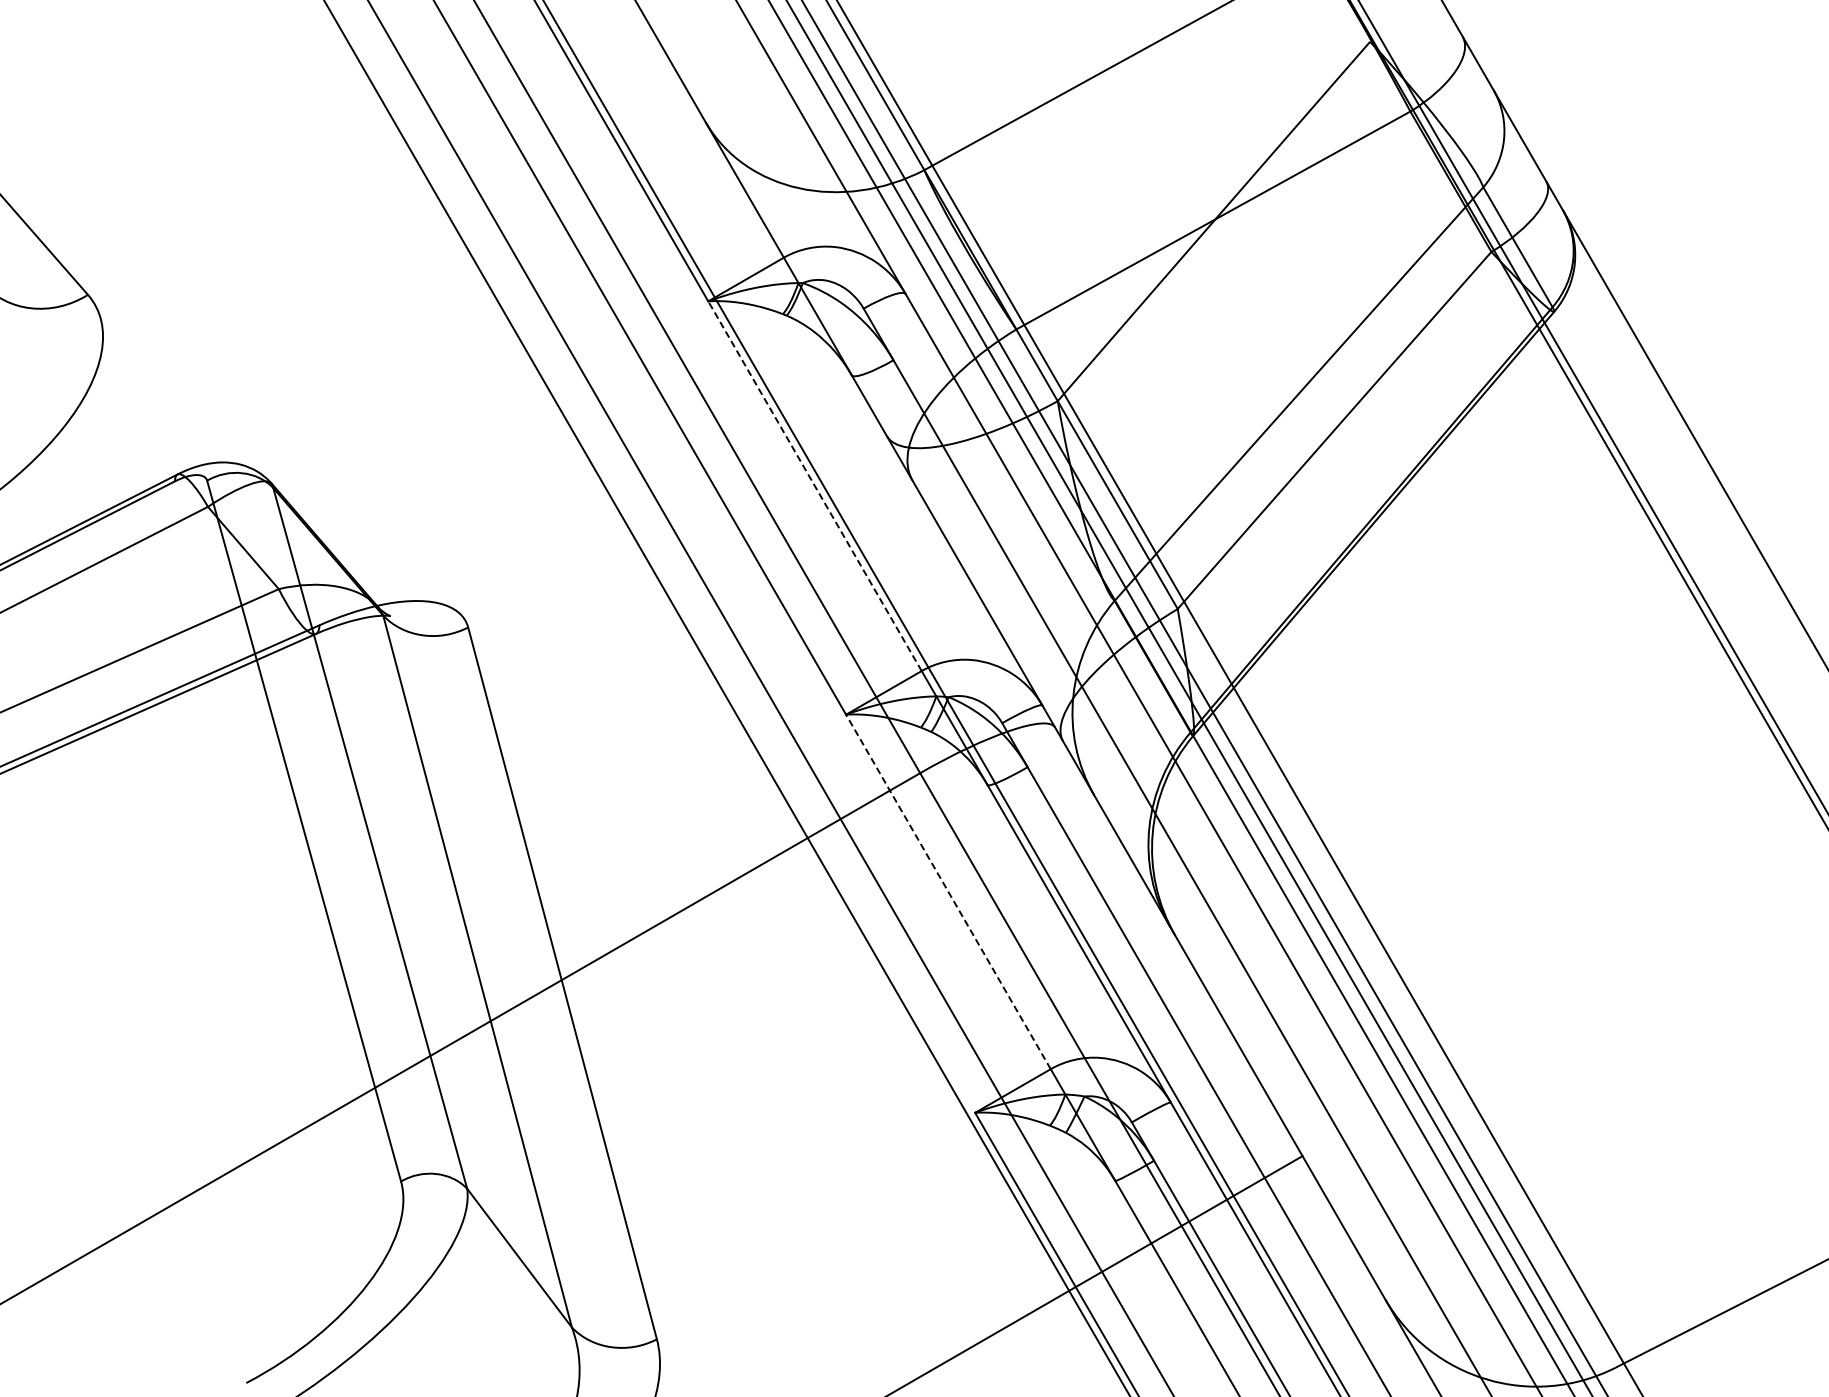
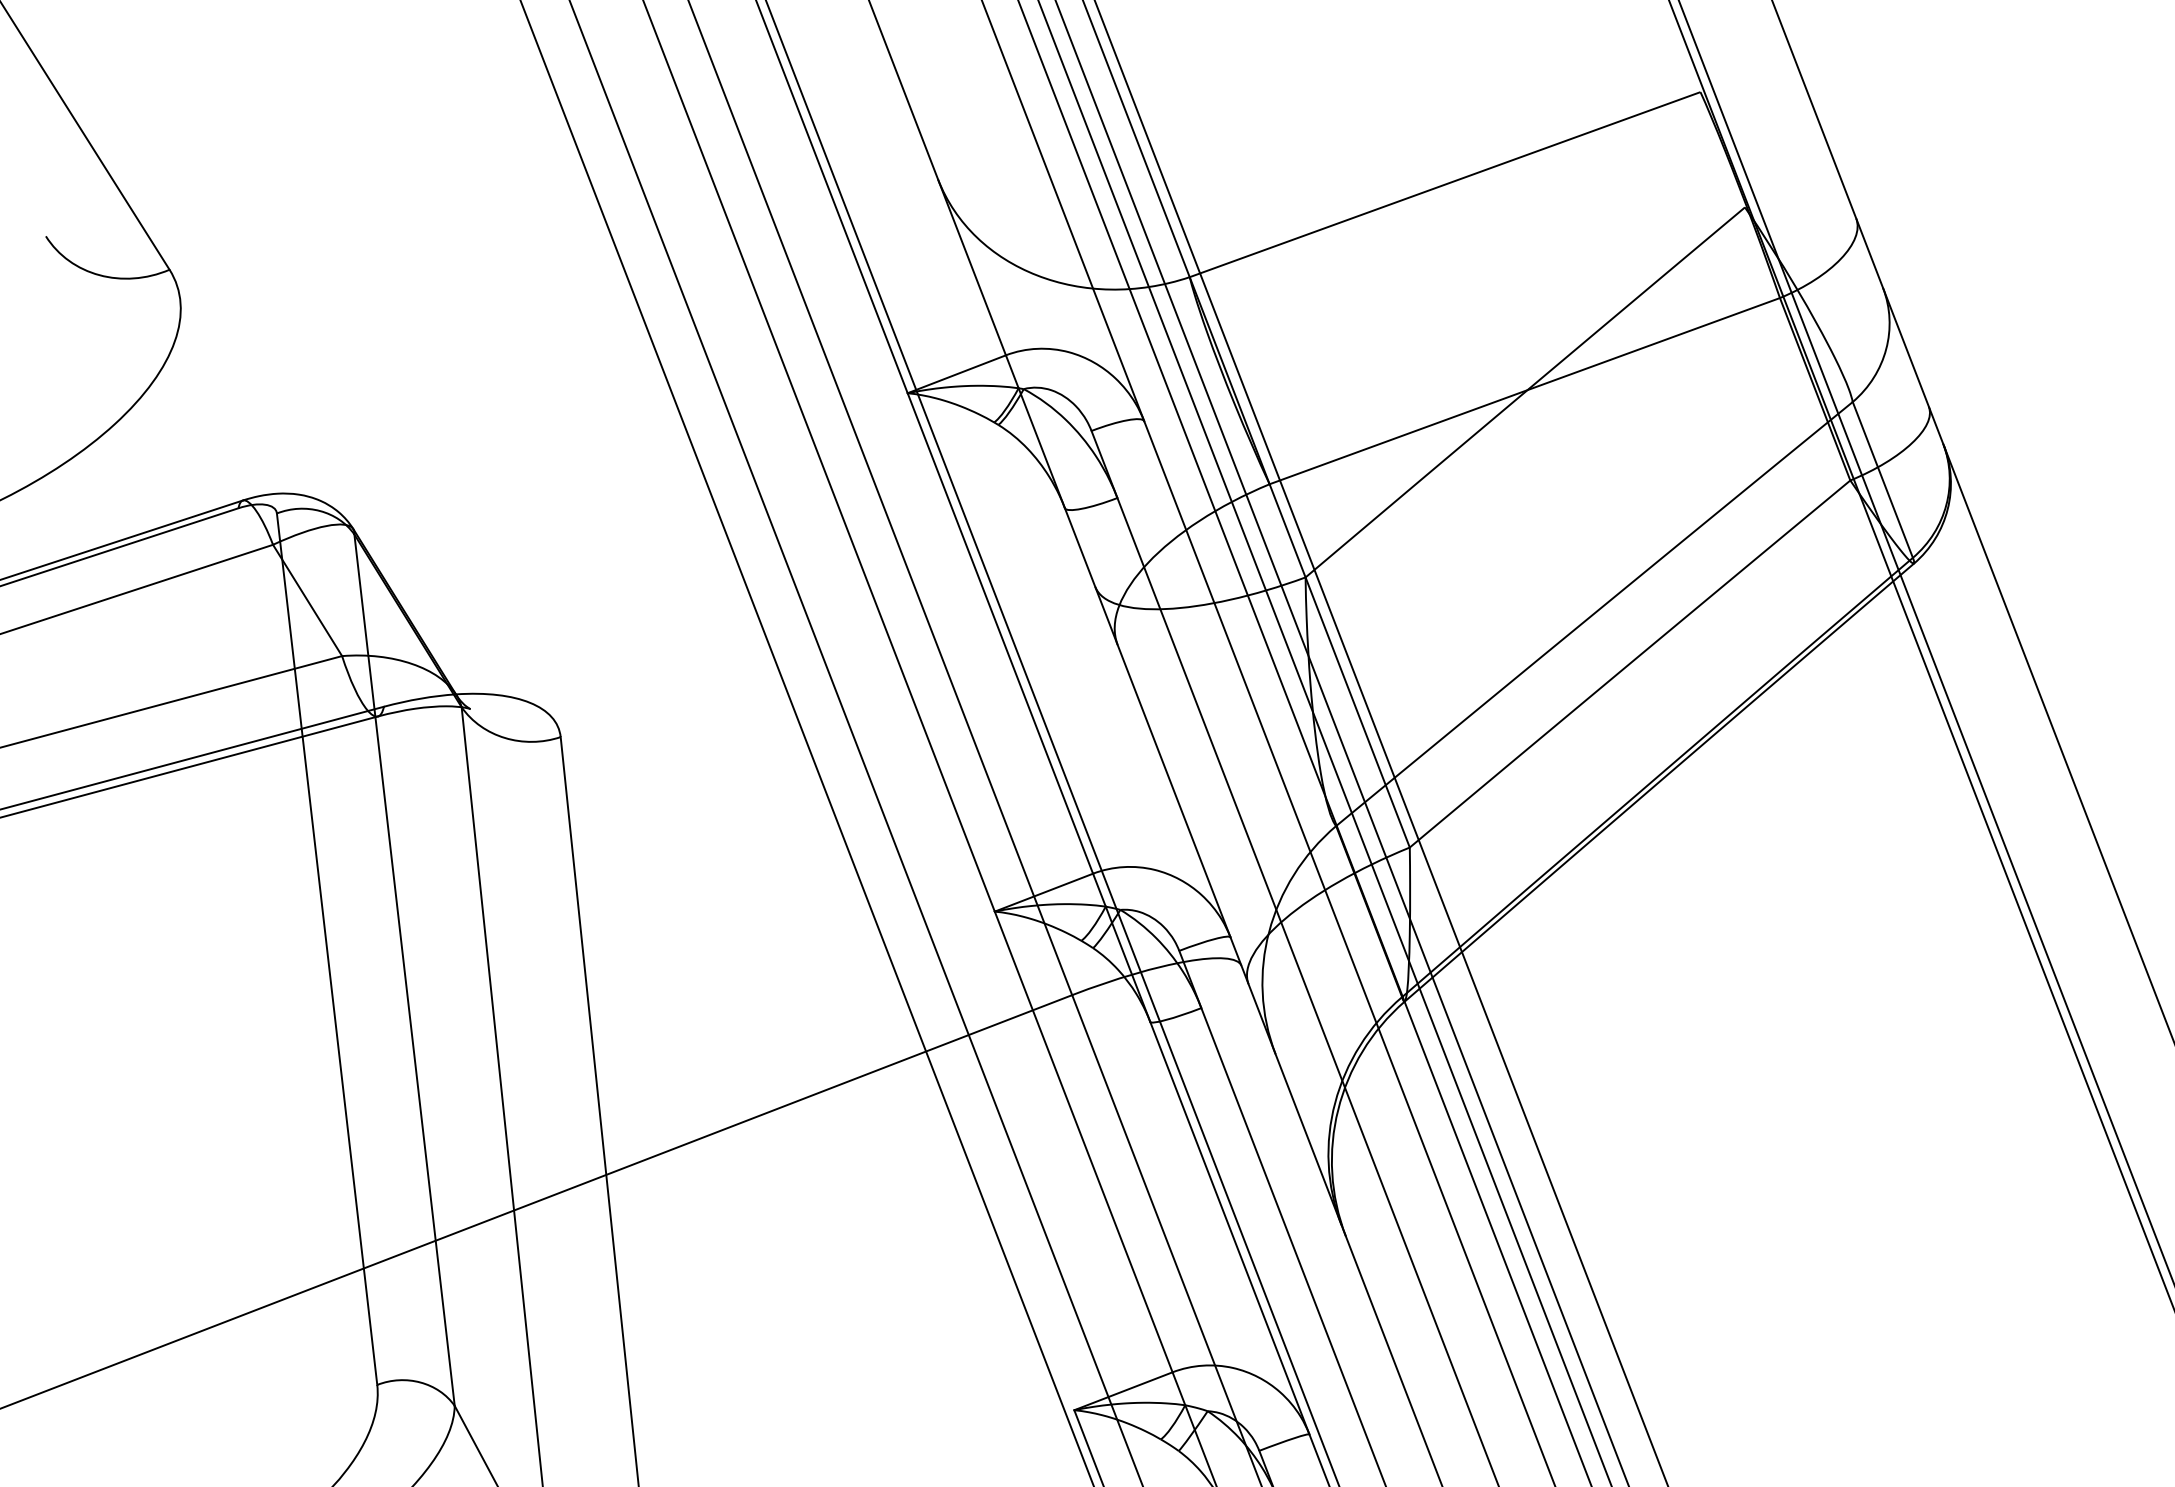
line: (814, 485) -> (999, 632), dashed -> solid
line: (948, 891) -> (1083, 1141), dashed -> solid

